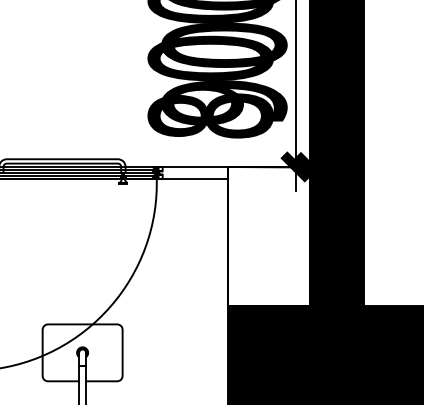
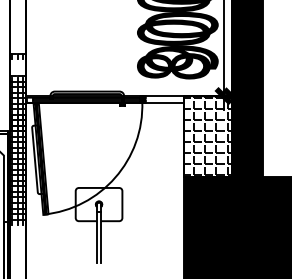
hatch: (268, 234) -> (207, 135), added

